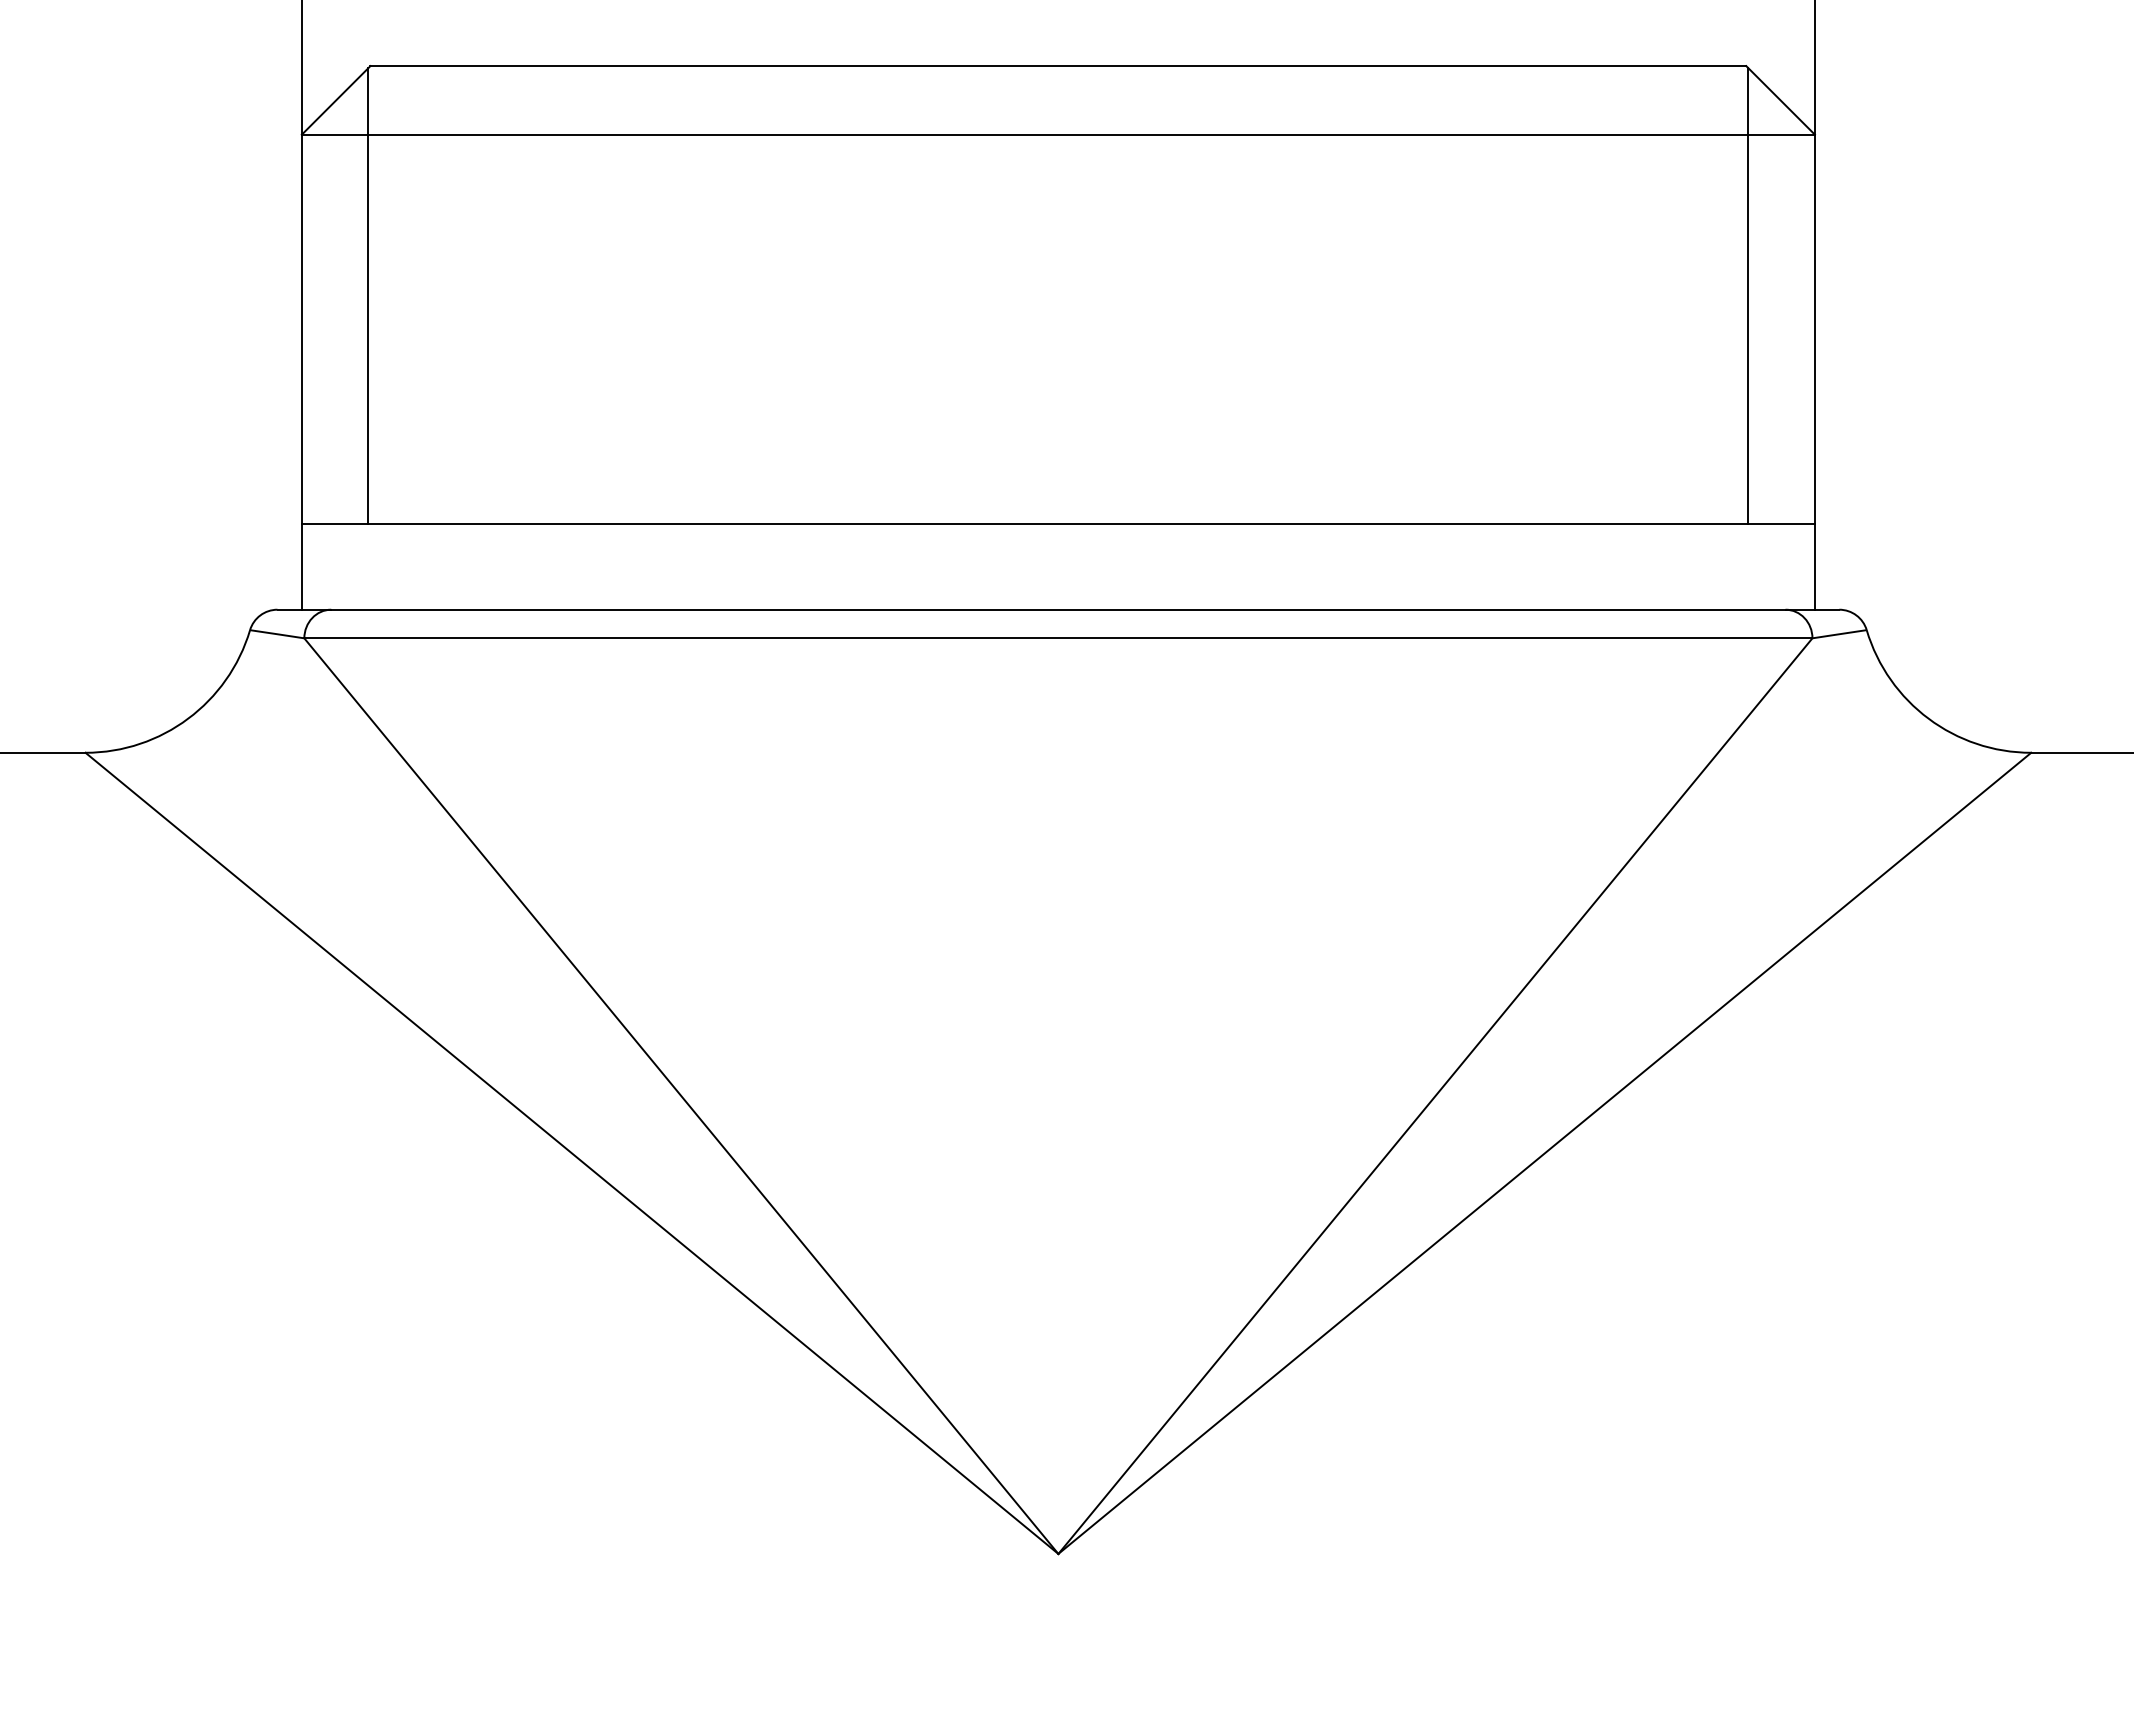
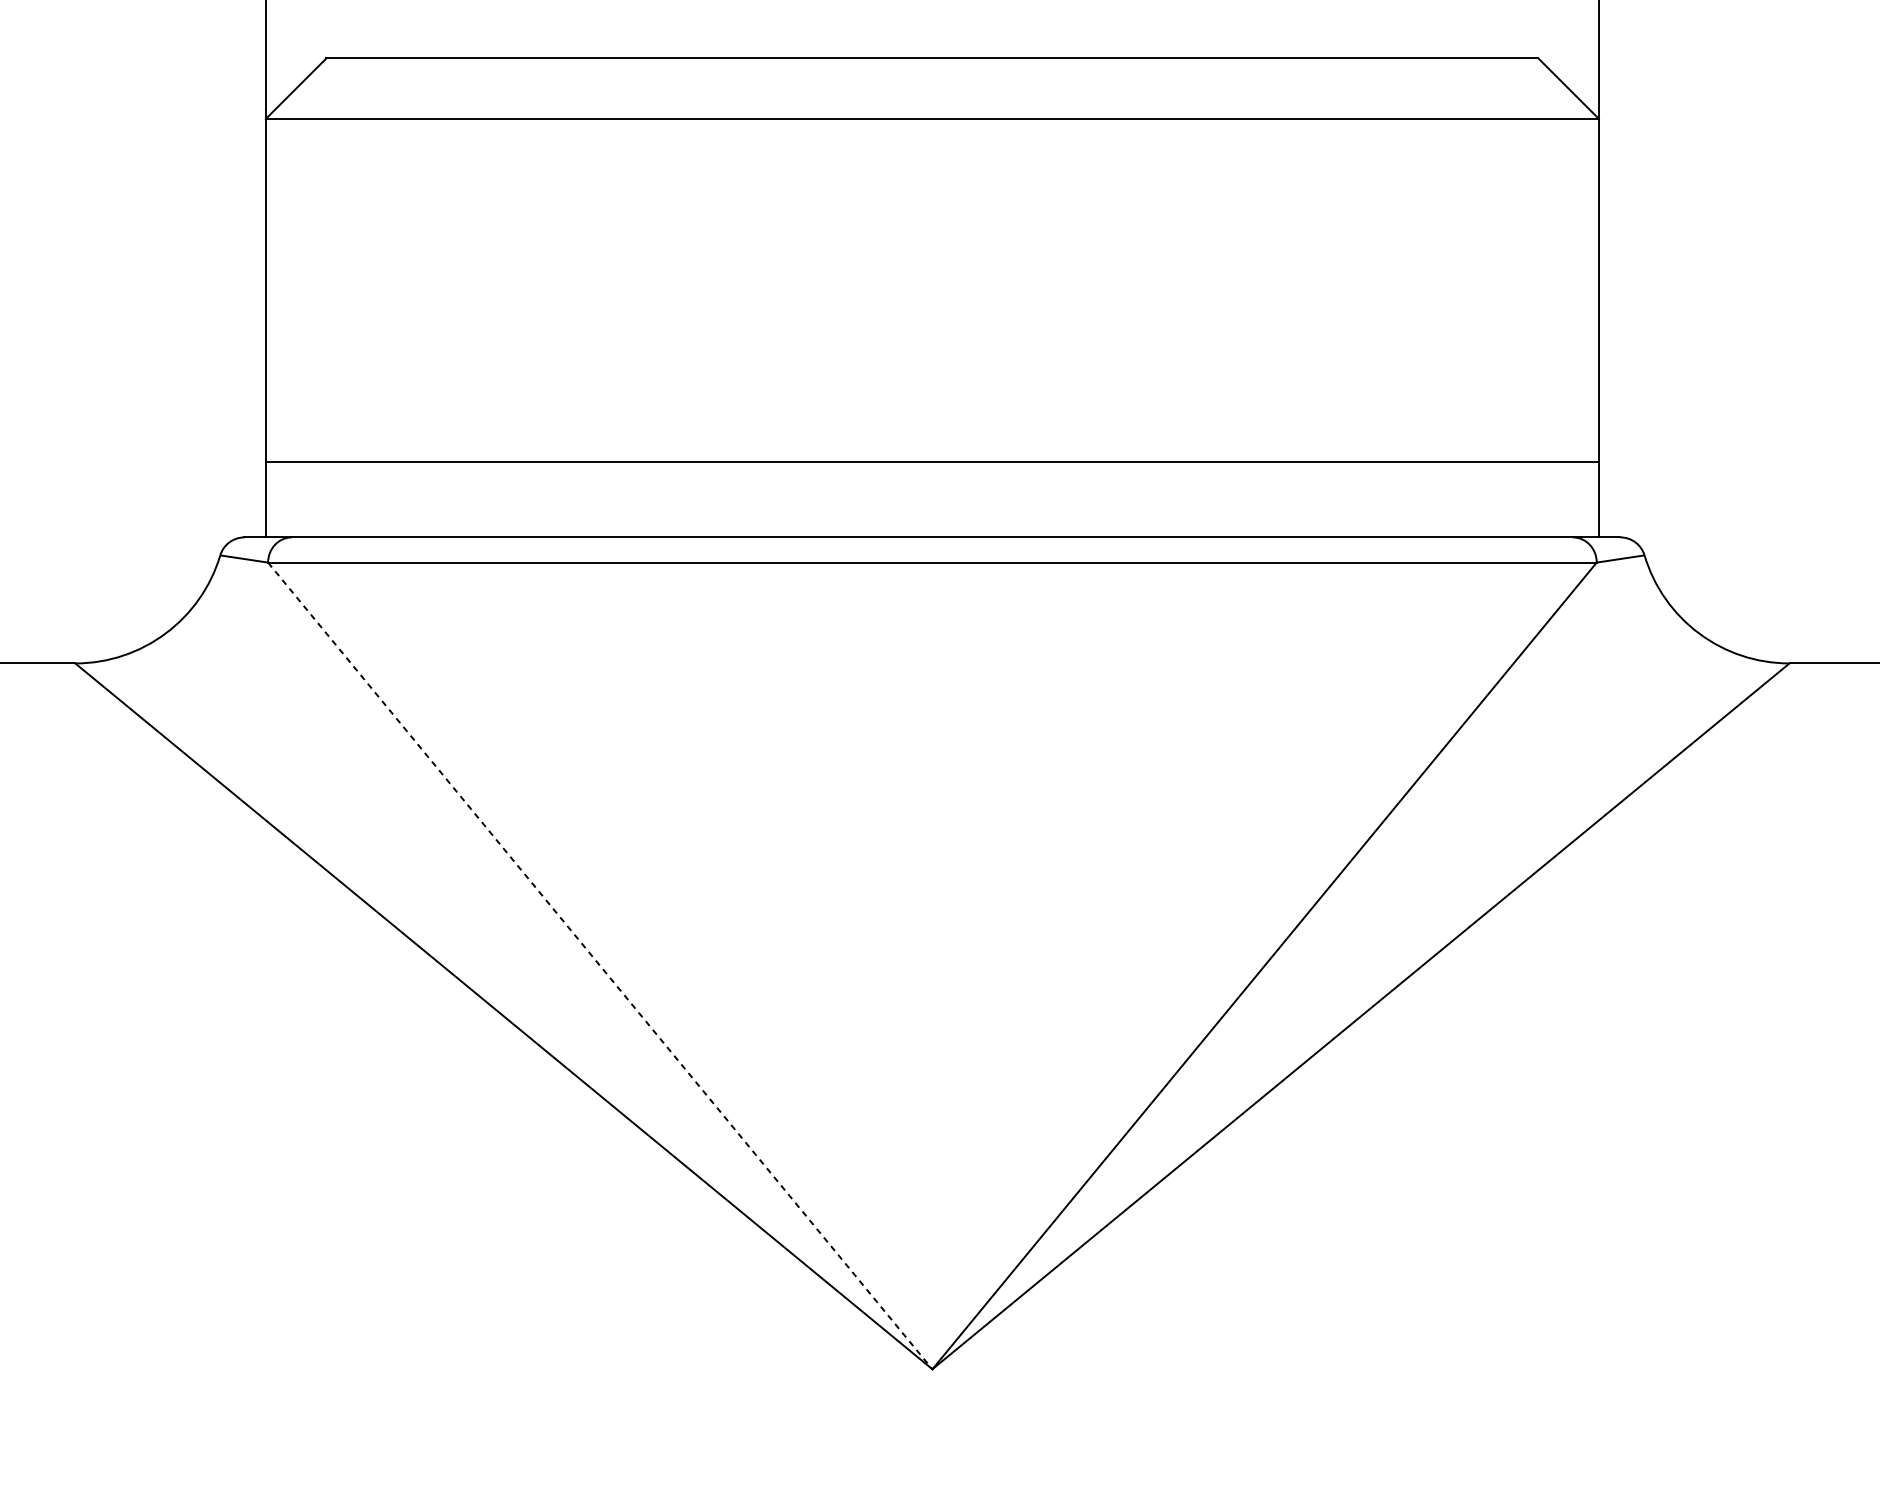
line: (368, 295) -> (324, 260), removed
line: (1748, 295) -> (1540, 260), removed
line: (681, 1096) -> (600, 966), solid -> dashed

